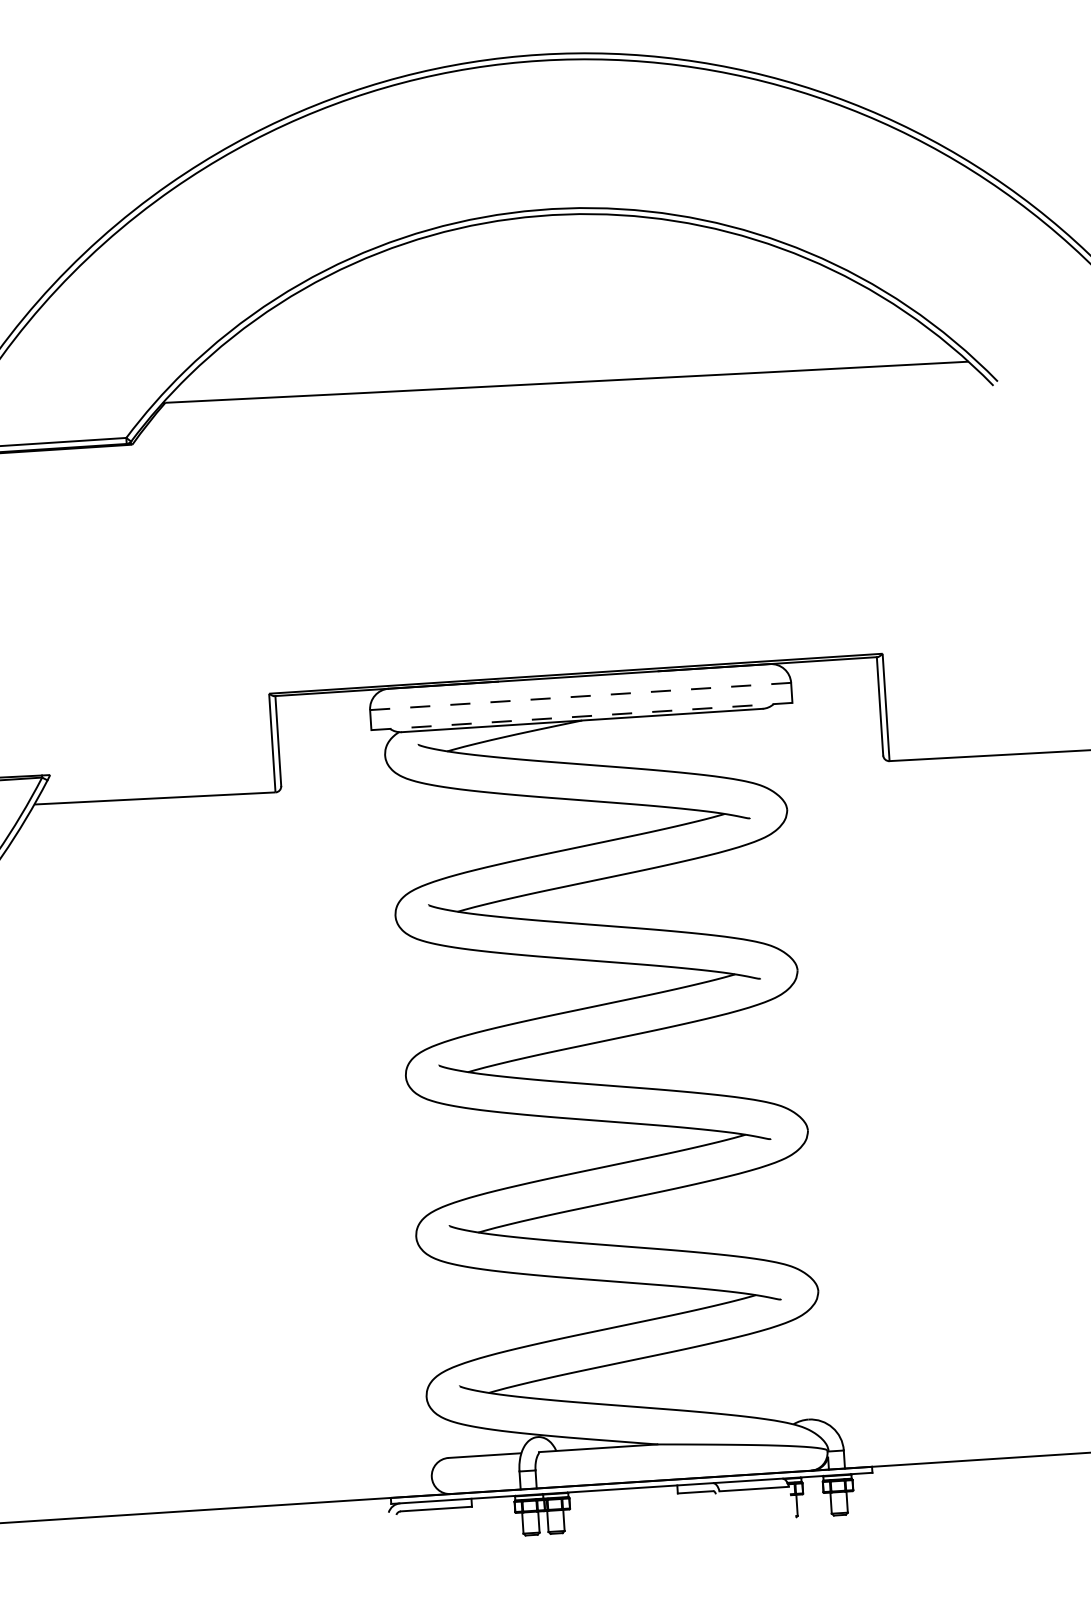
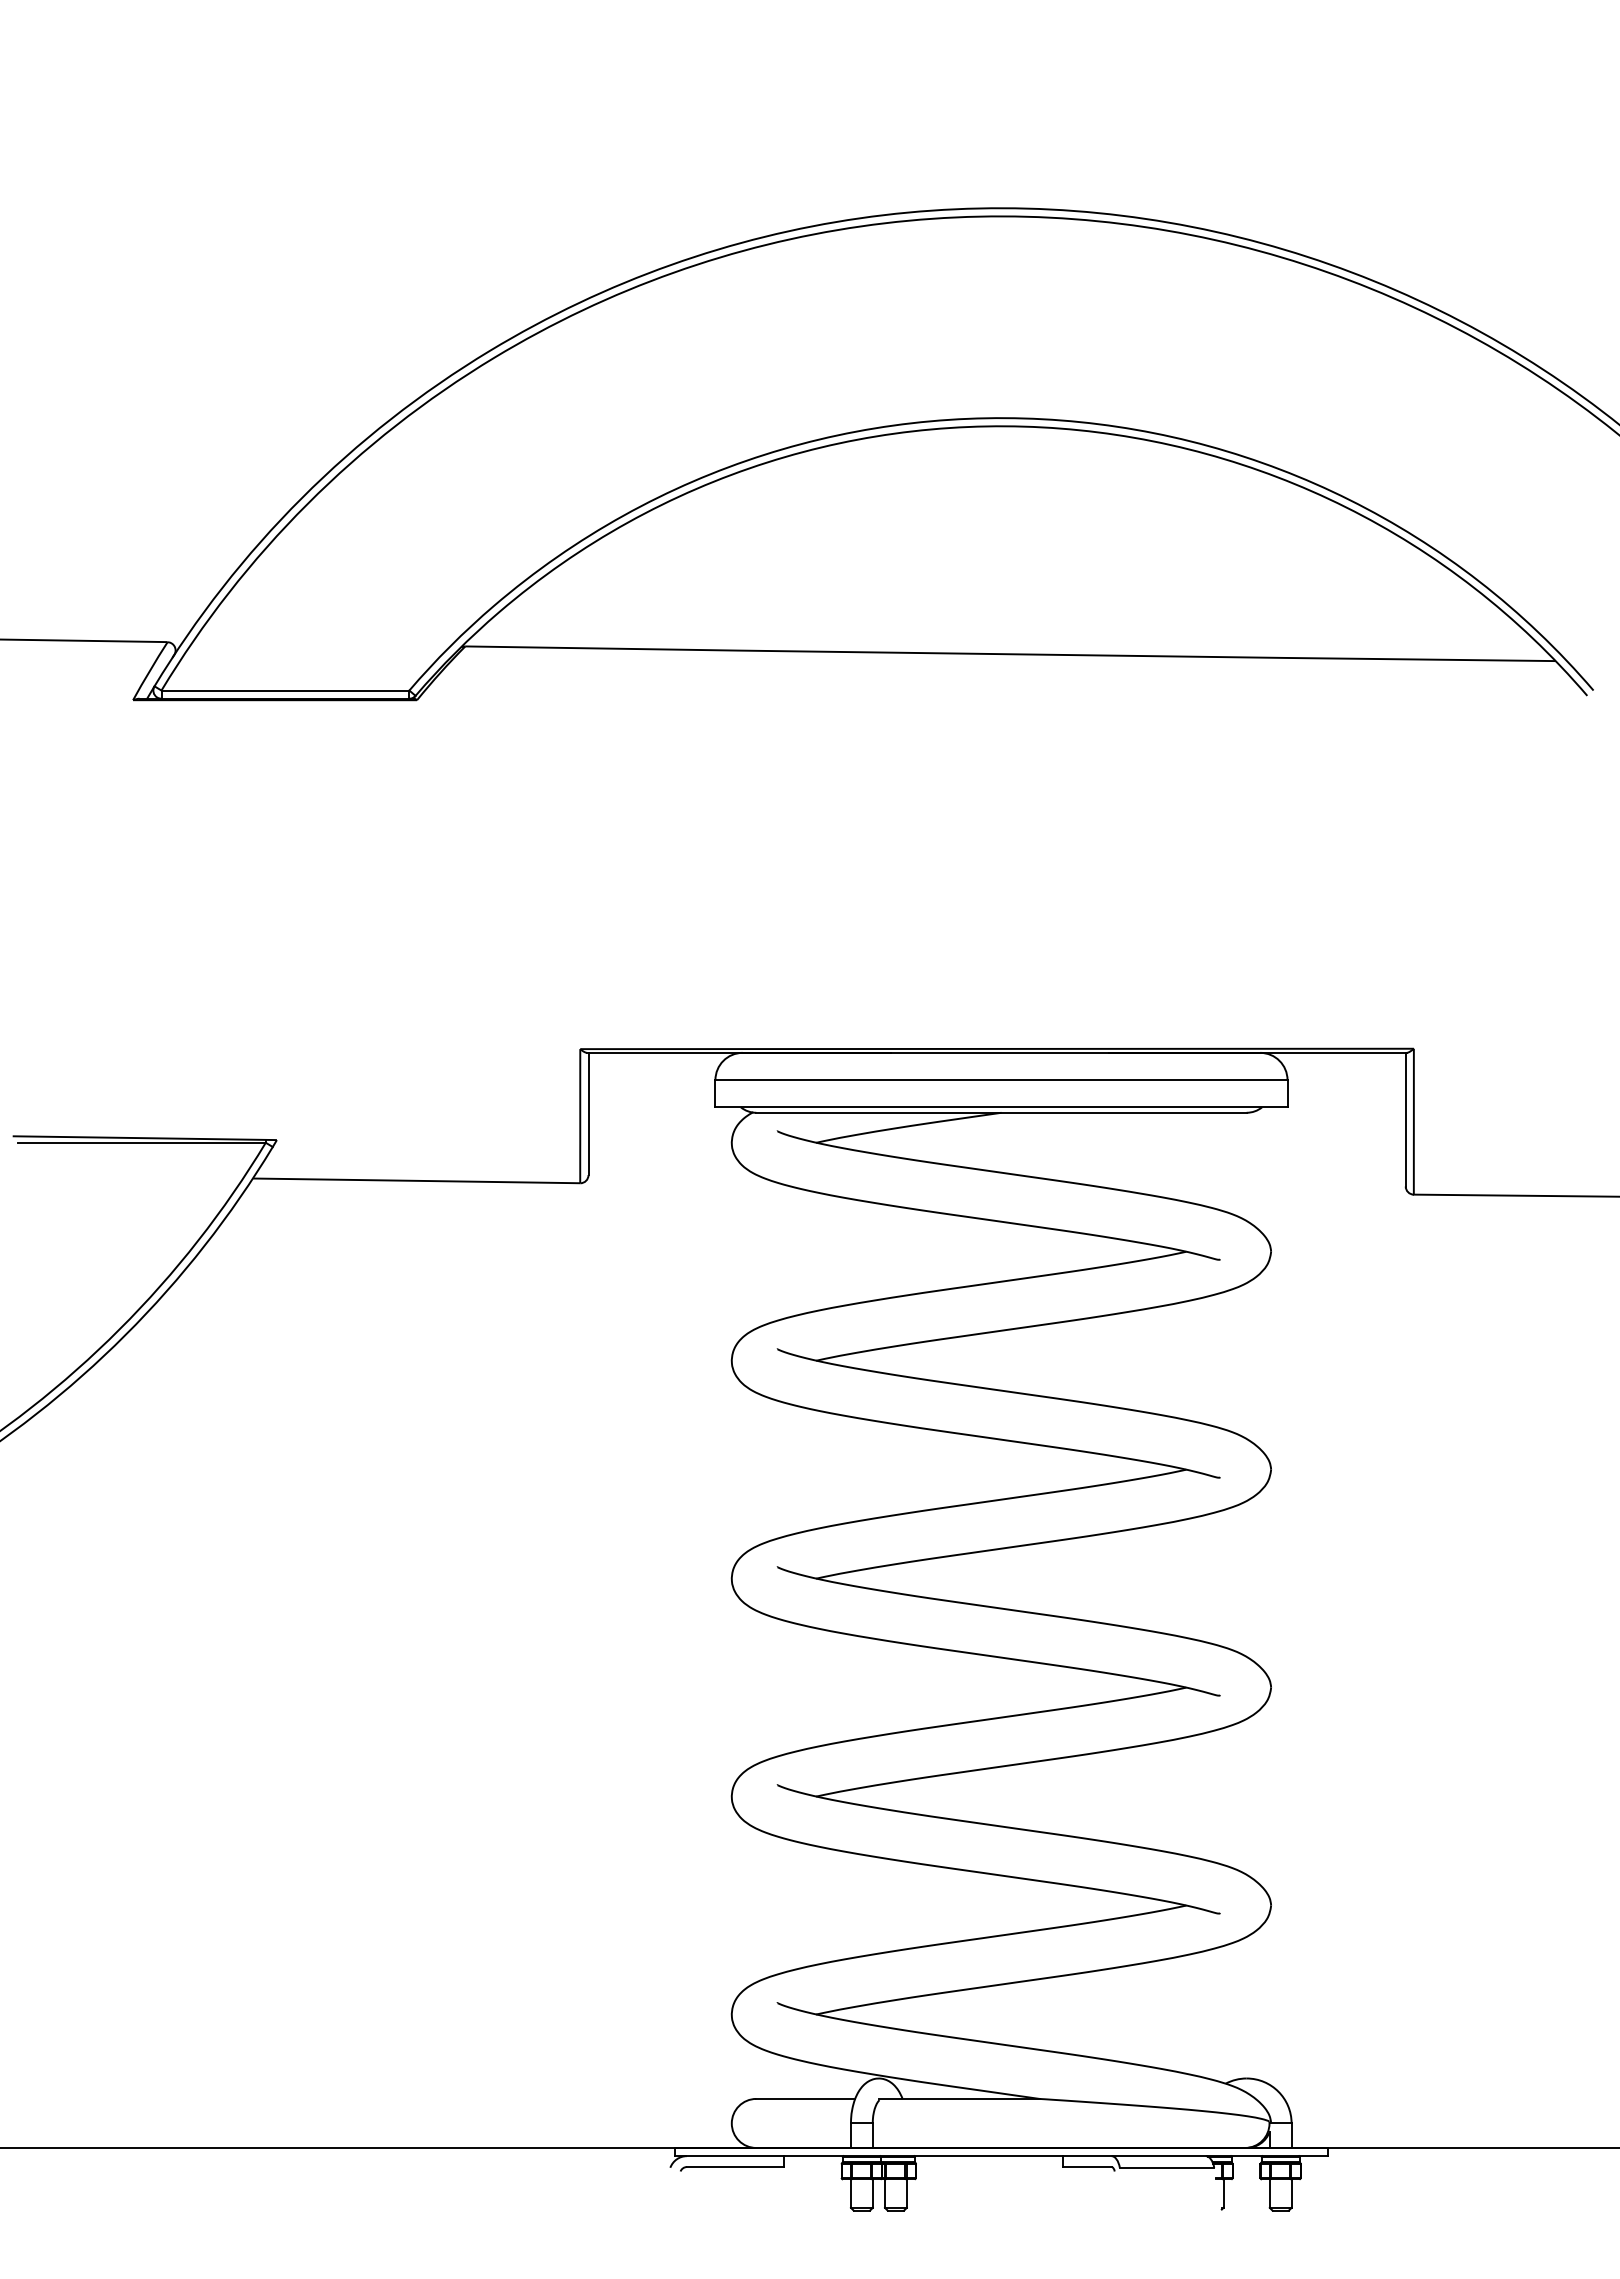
line: (580, 696) -> (1001, 1080), dashed -> solid
line: (581, 716) -> (1001, 1107), dashed -> solid

